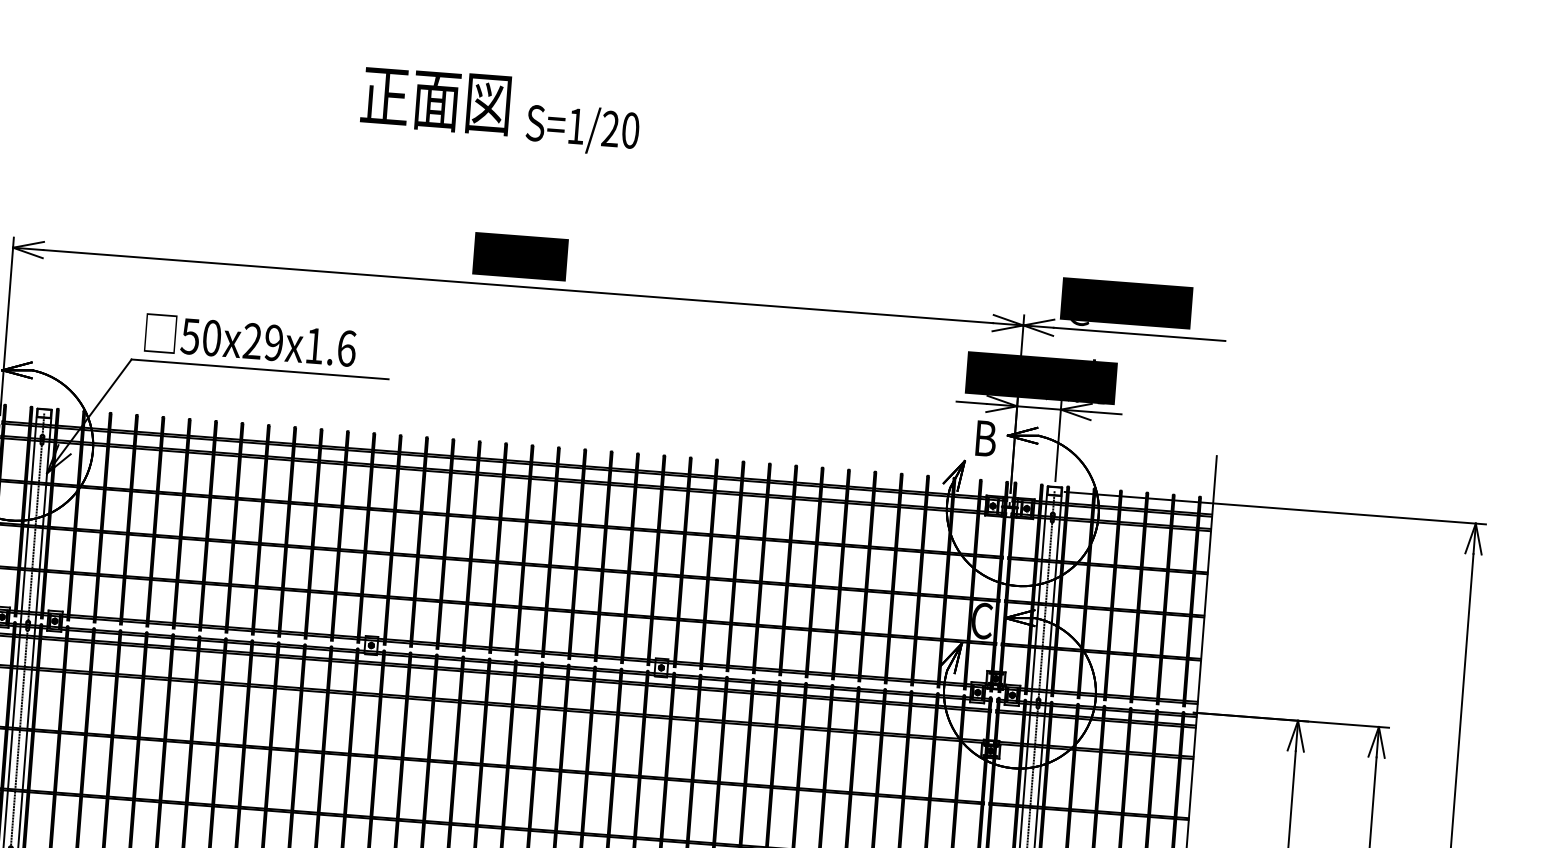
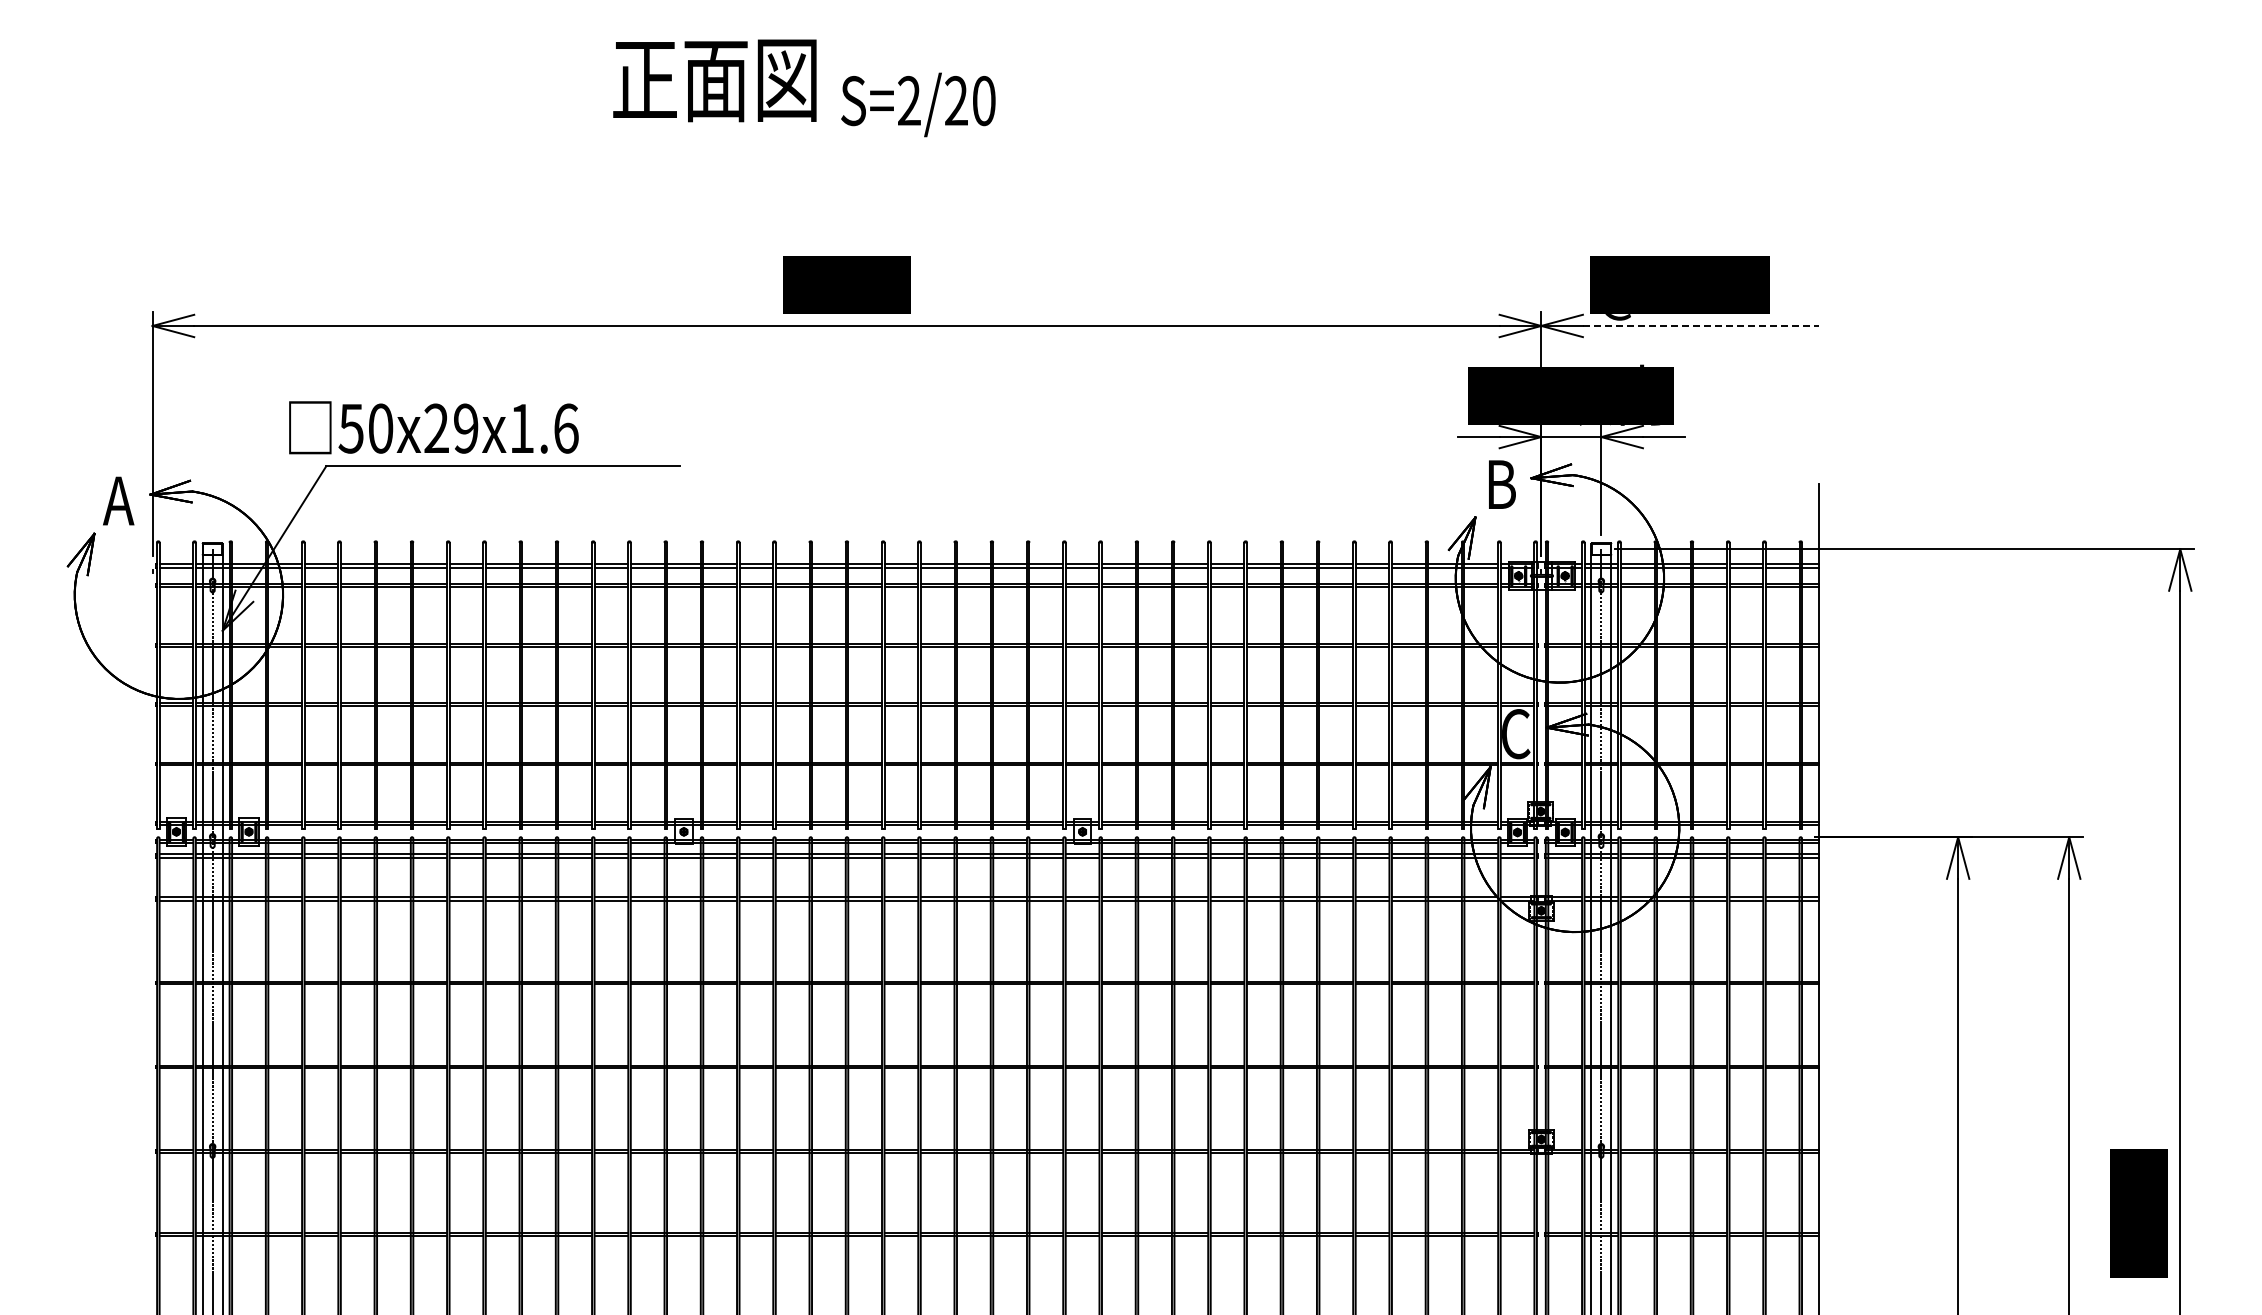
text: (576, 126) -> (909, 100), S=1/20 -> S=2/20
line: (1139, 334) -> (1700, 325), solid -> dashed
text: (250, 340) -> (433, 427), moved

